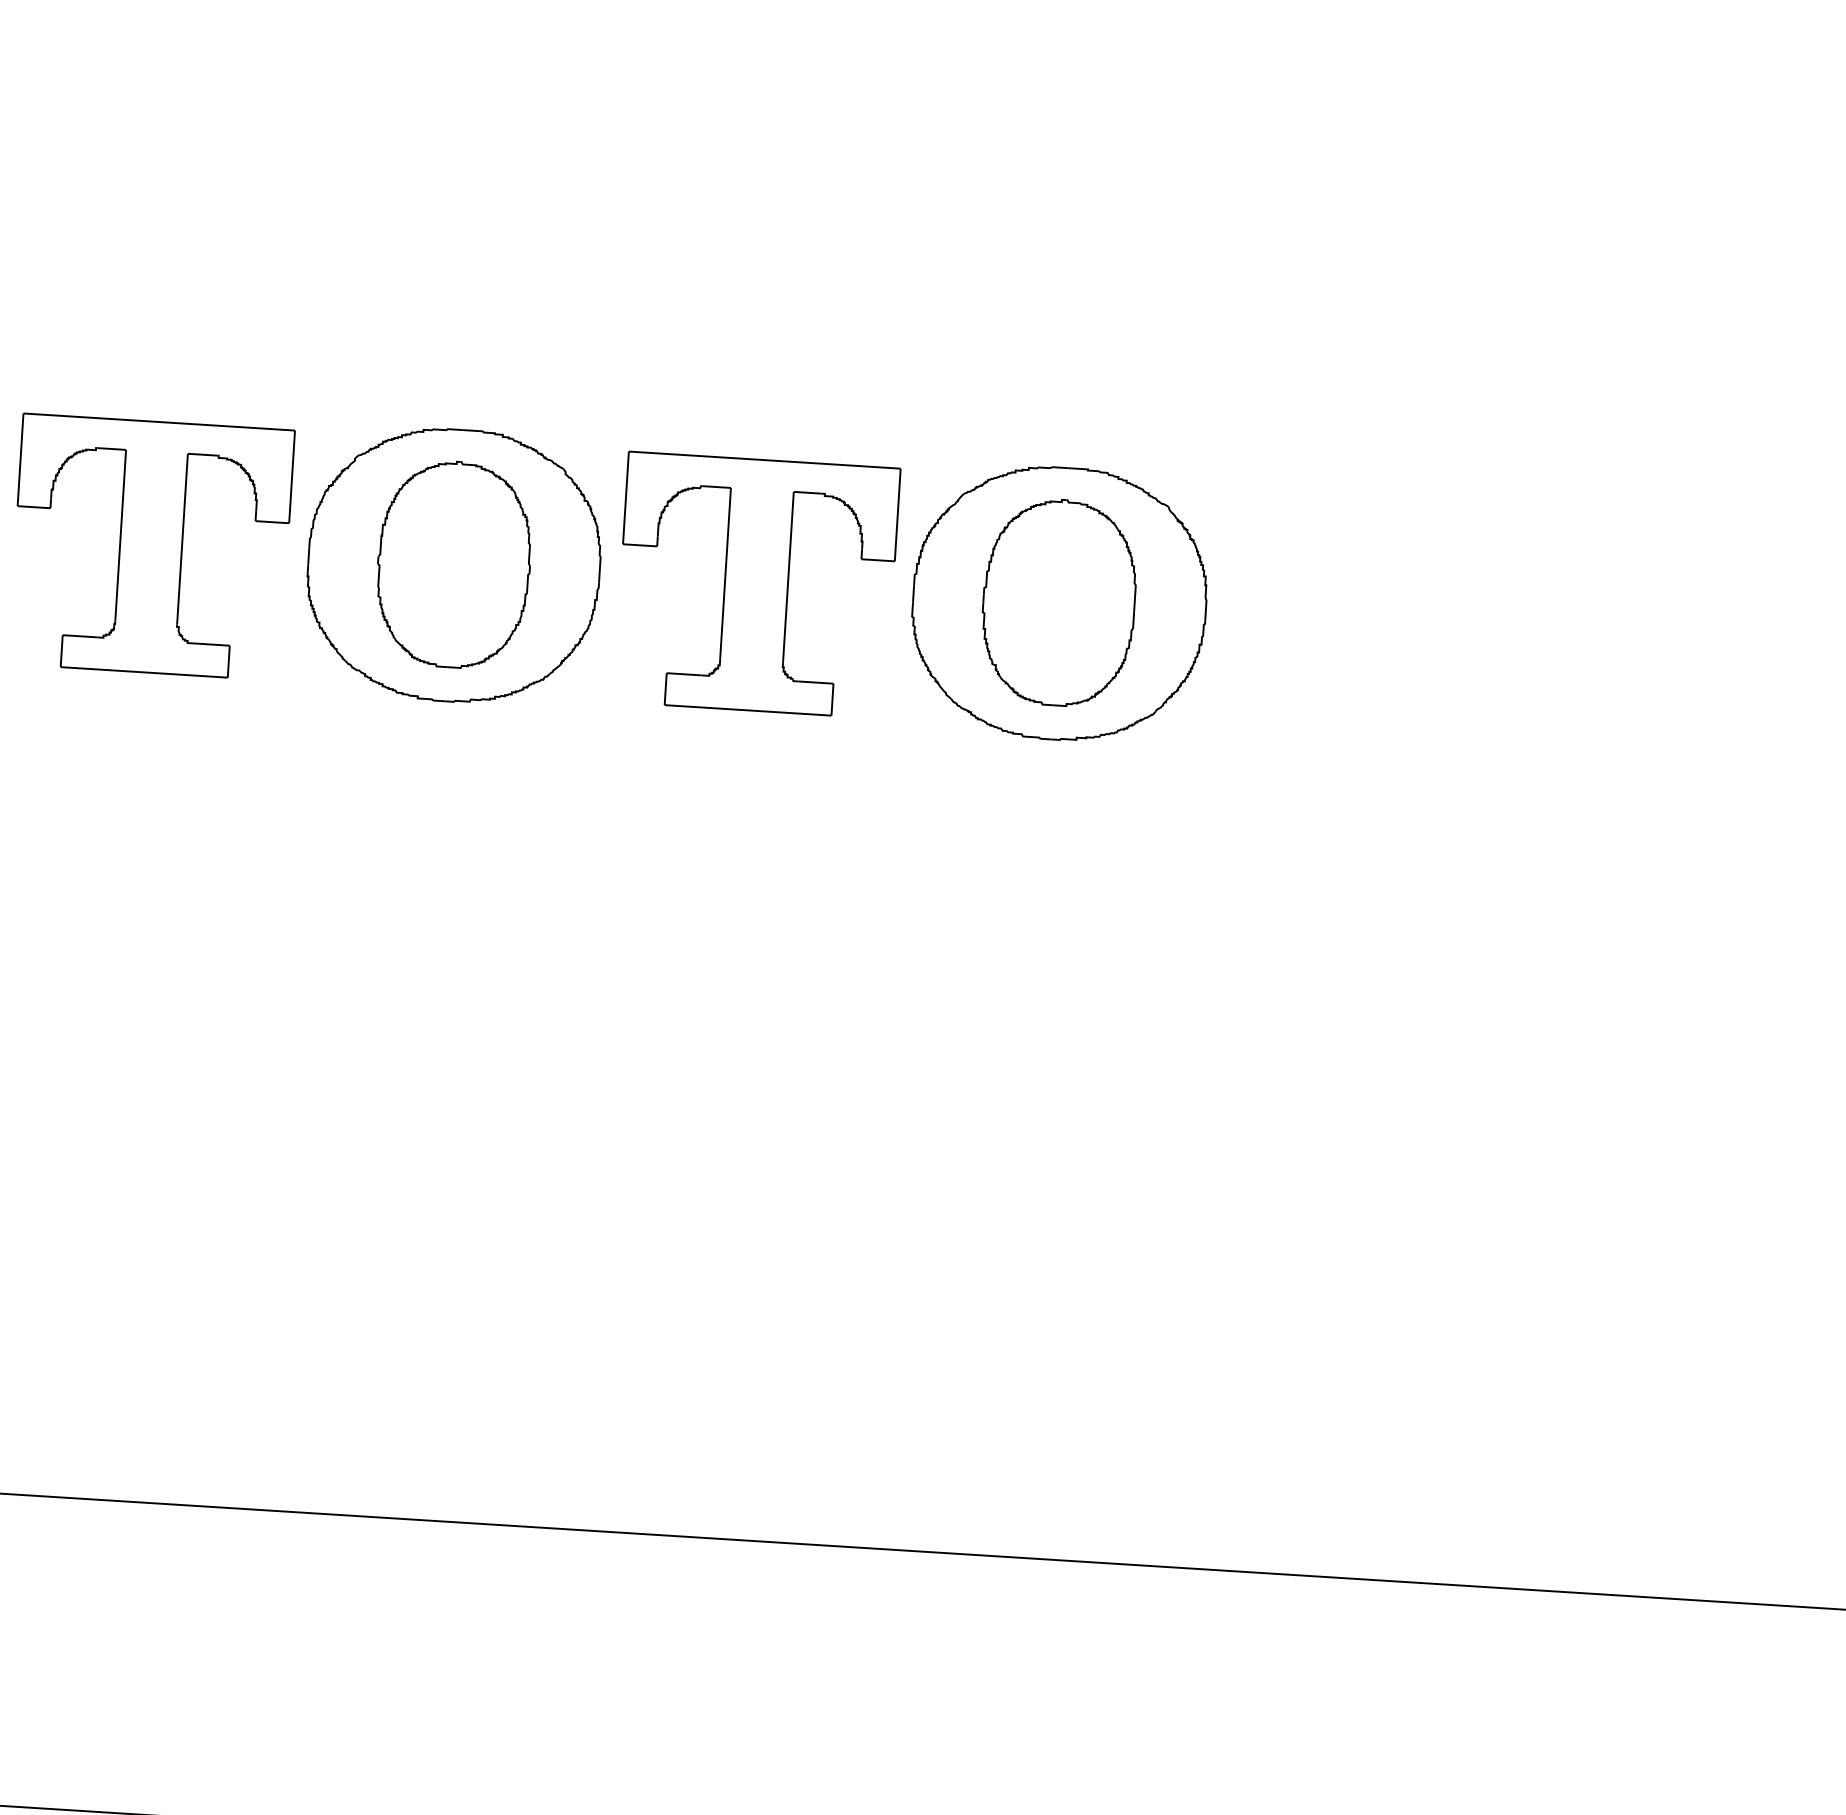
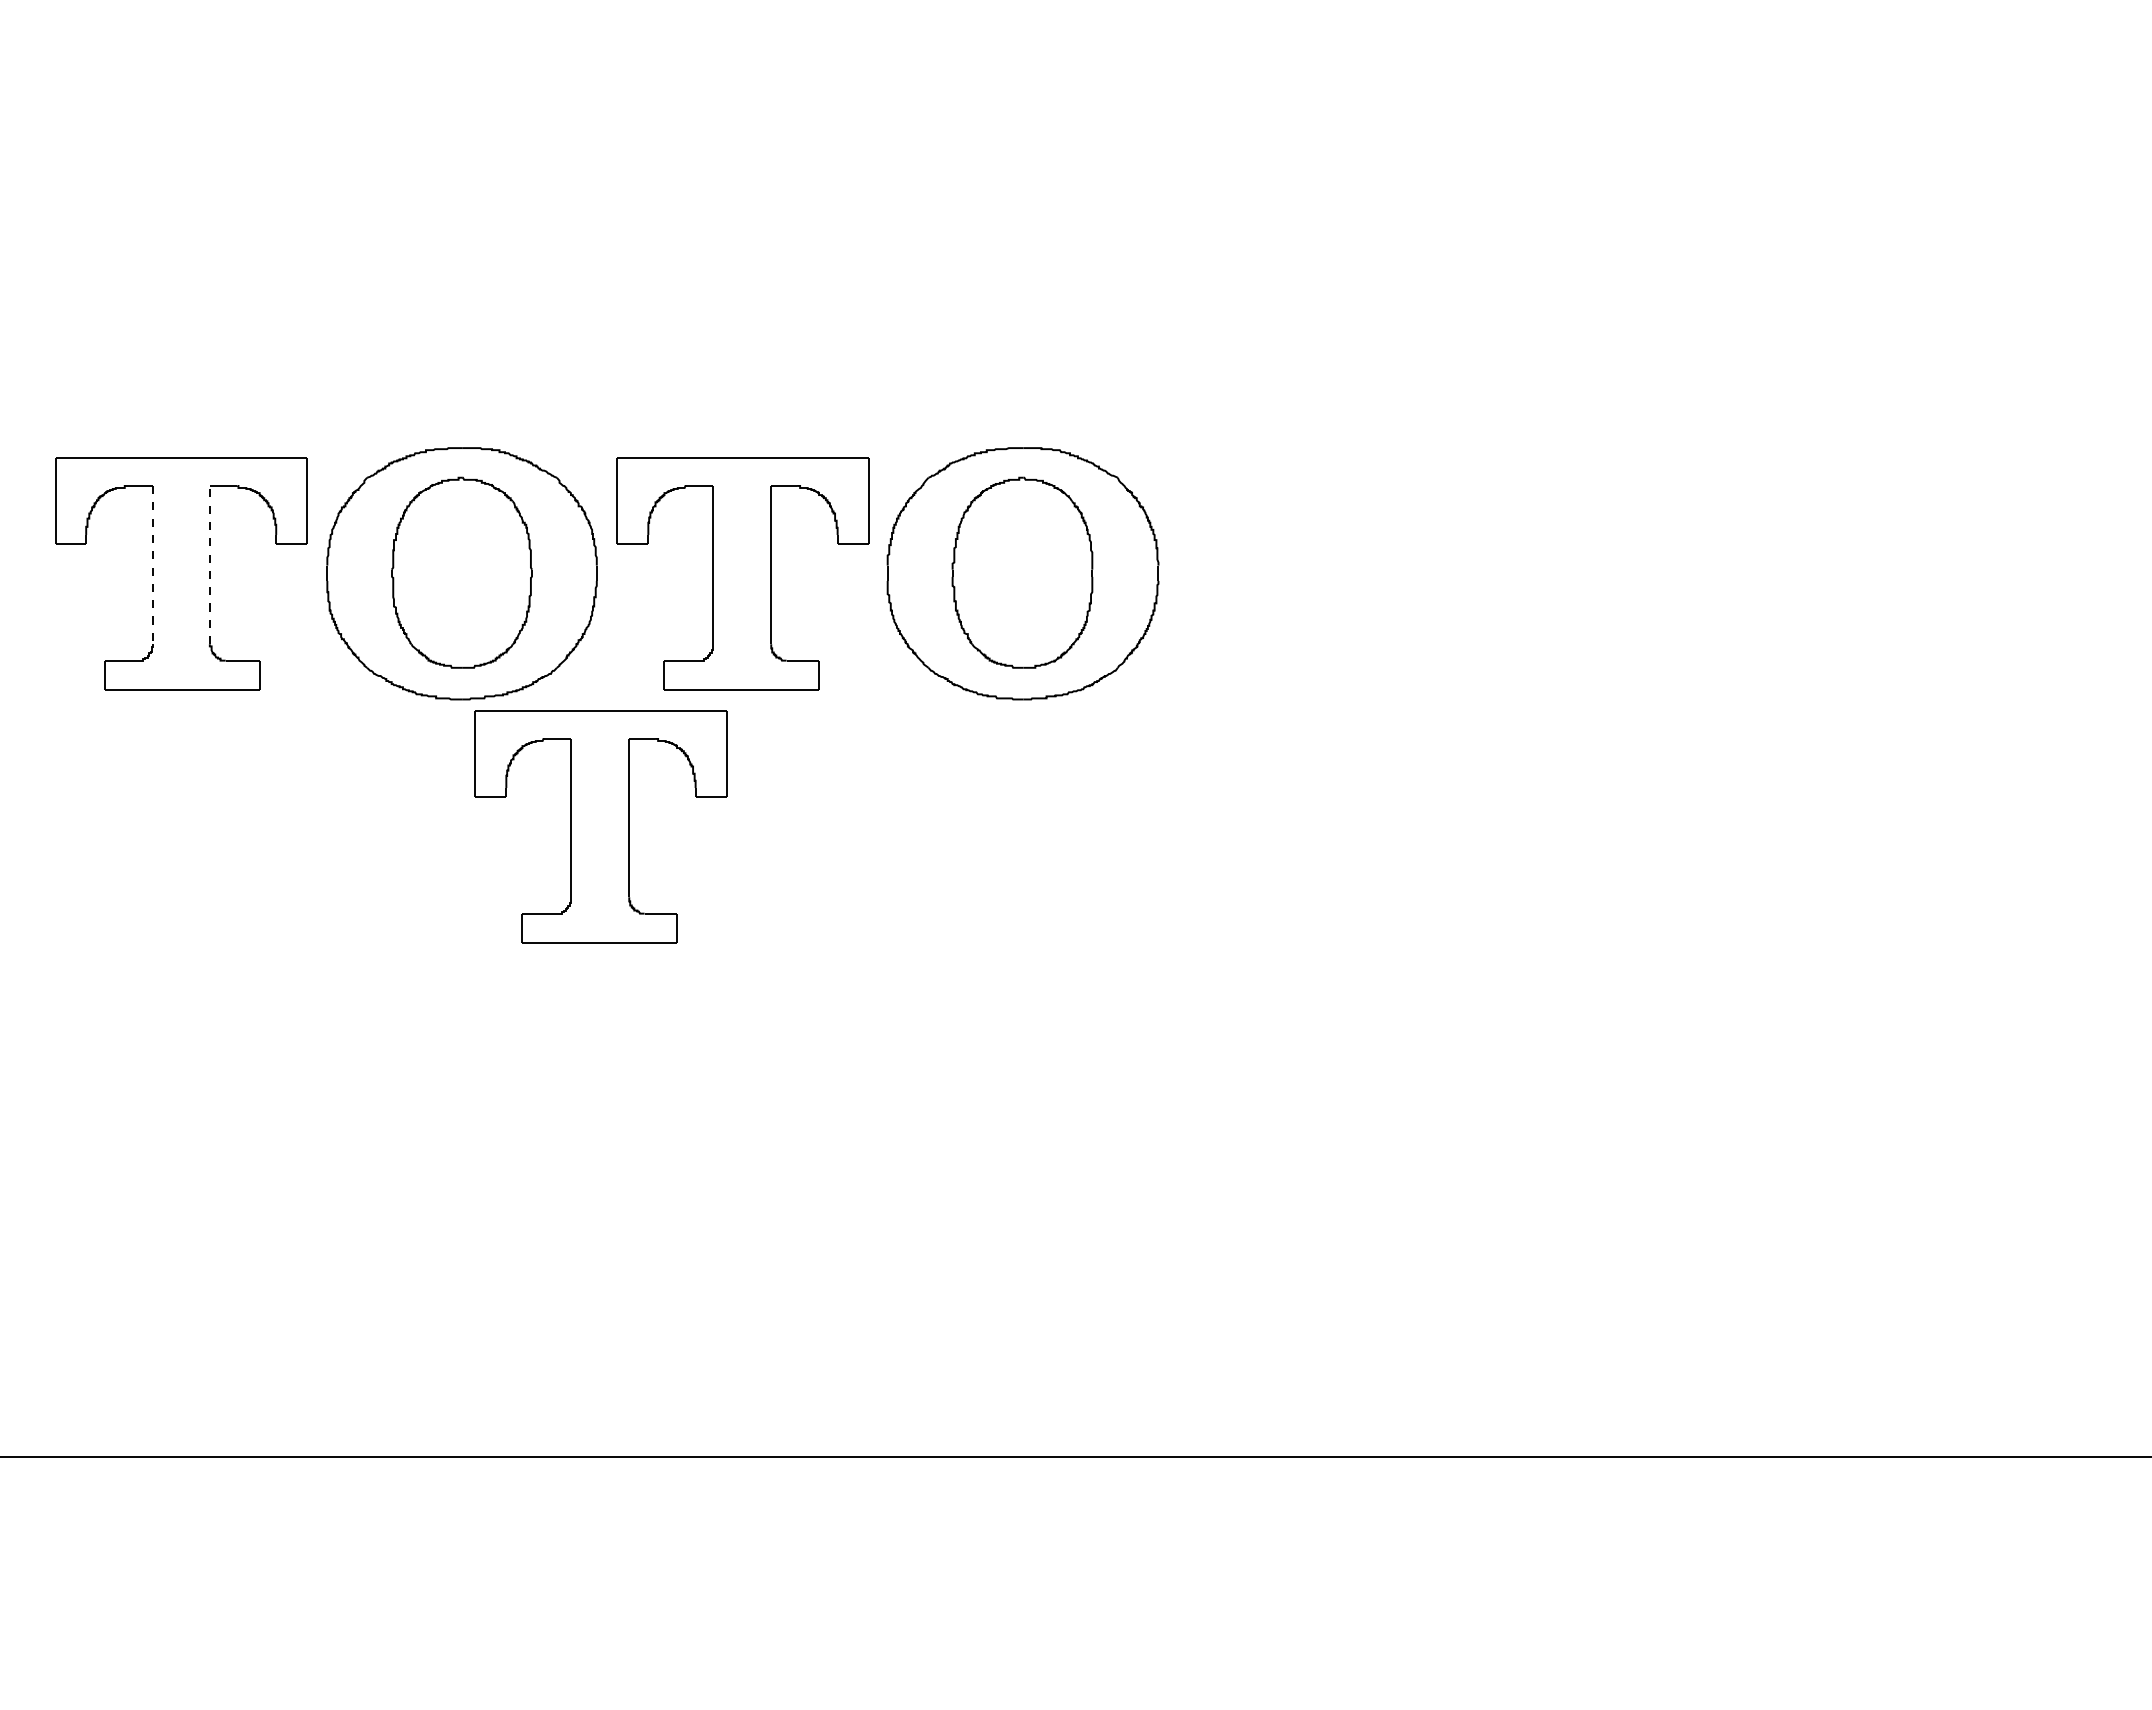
line: (120, 535) -> (152, 565), solid -> dashed
line: (182, 538) -> (209, 564), solid -> dashed
part: (586, 847) -> (600, 826), added

